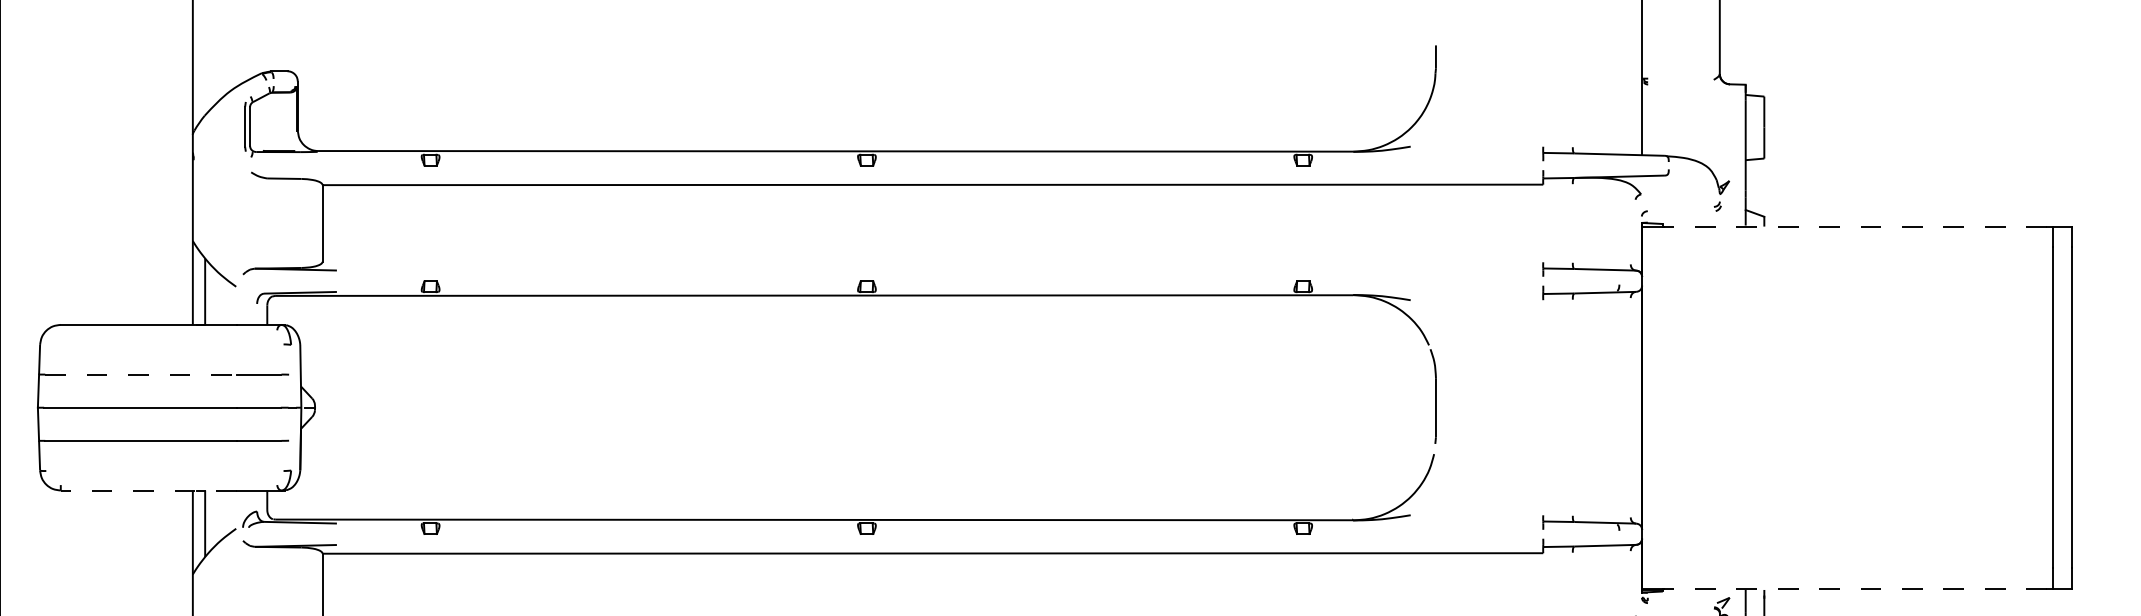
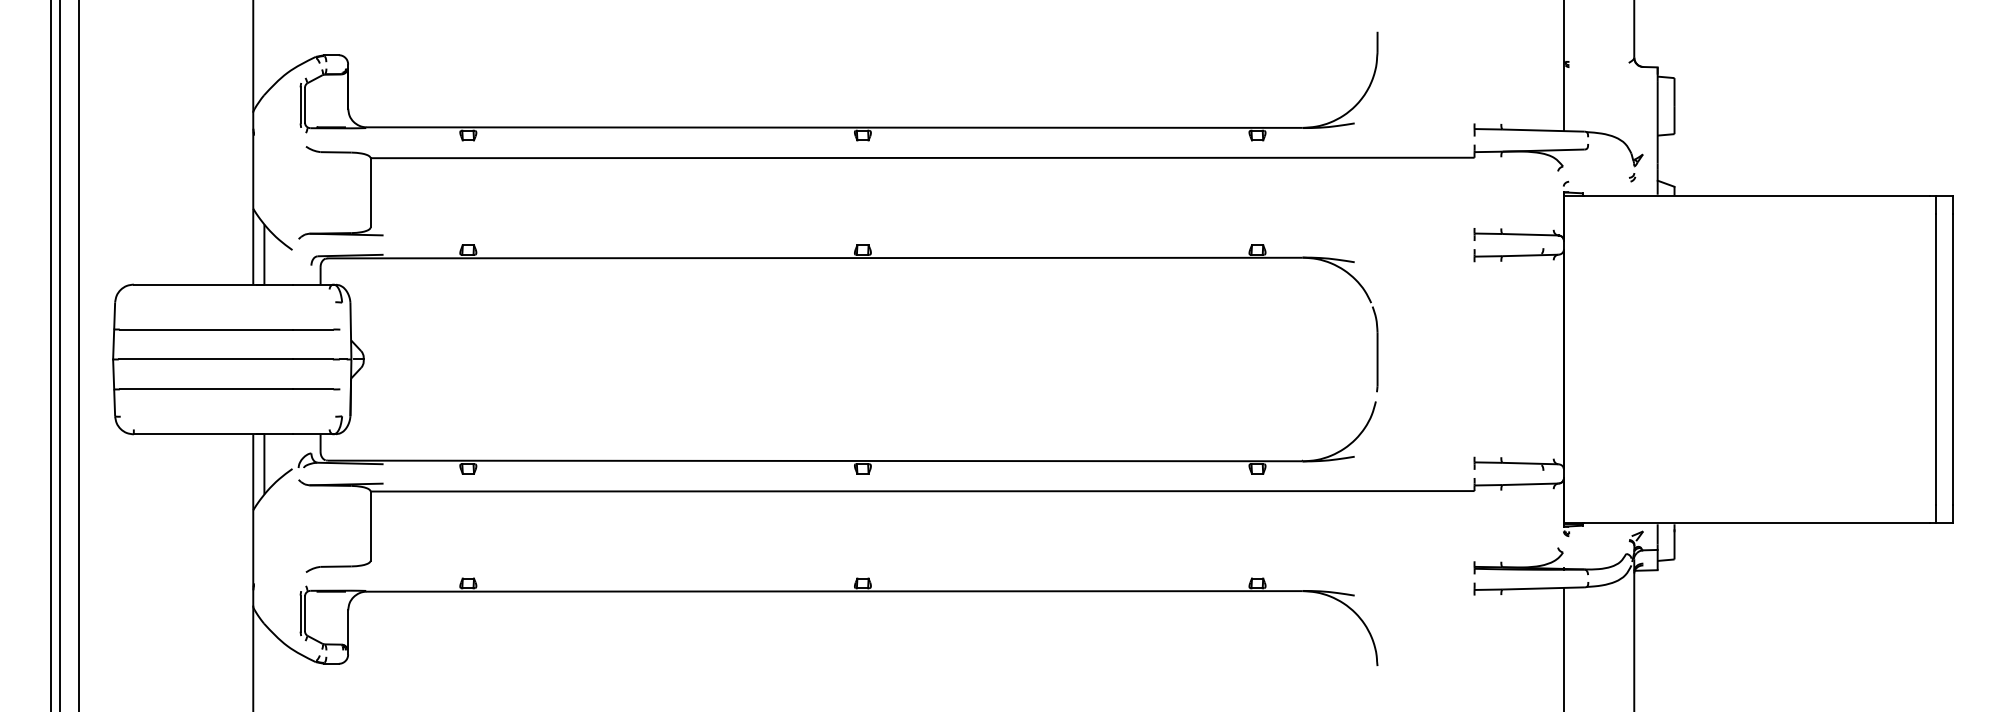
line: (1854, 226) -> (1756, 195), dashed -> solid
line: (141, 374) -> (206, 329), dashed -> solid
line: (148, 490) -> (213, 434), dashed -> solid
line: (1854, 589) -> (1756, 523), dashed -> solid

